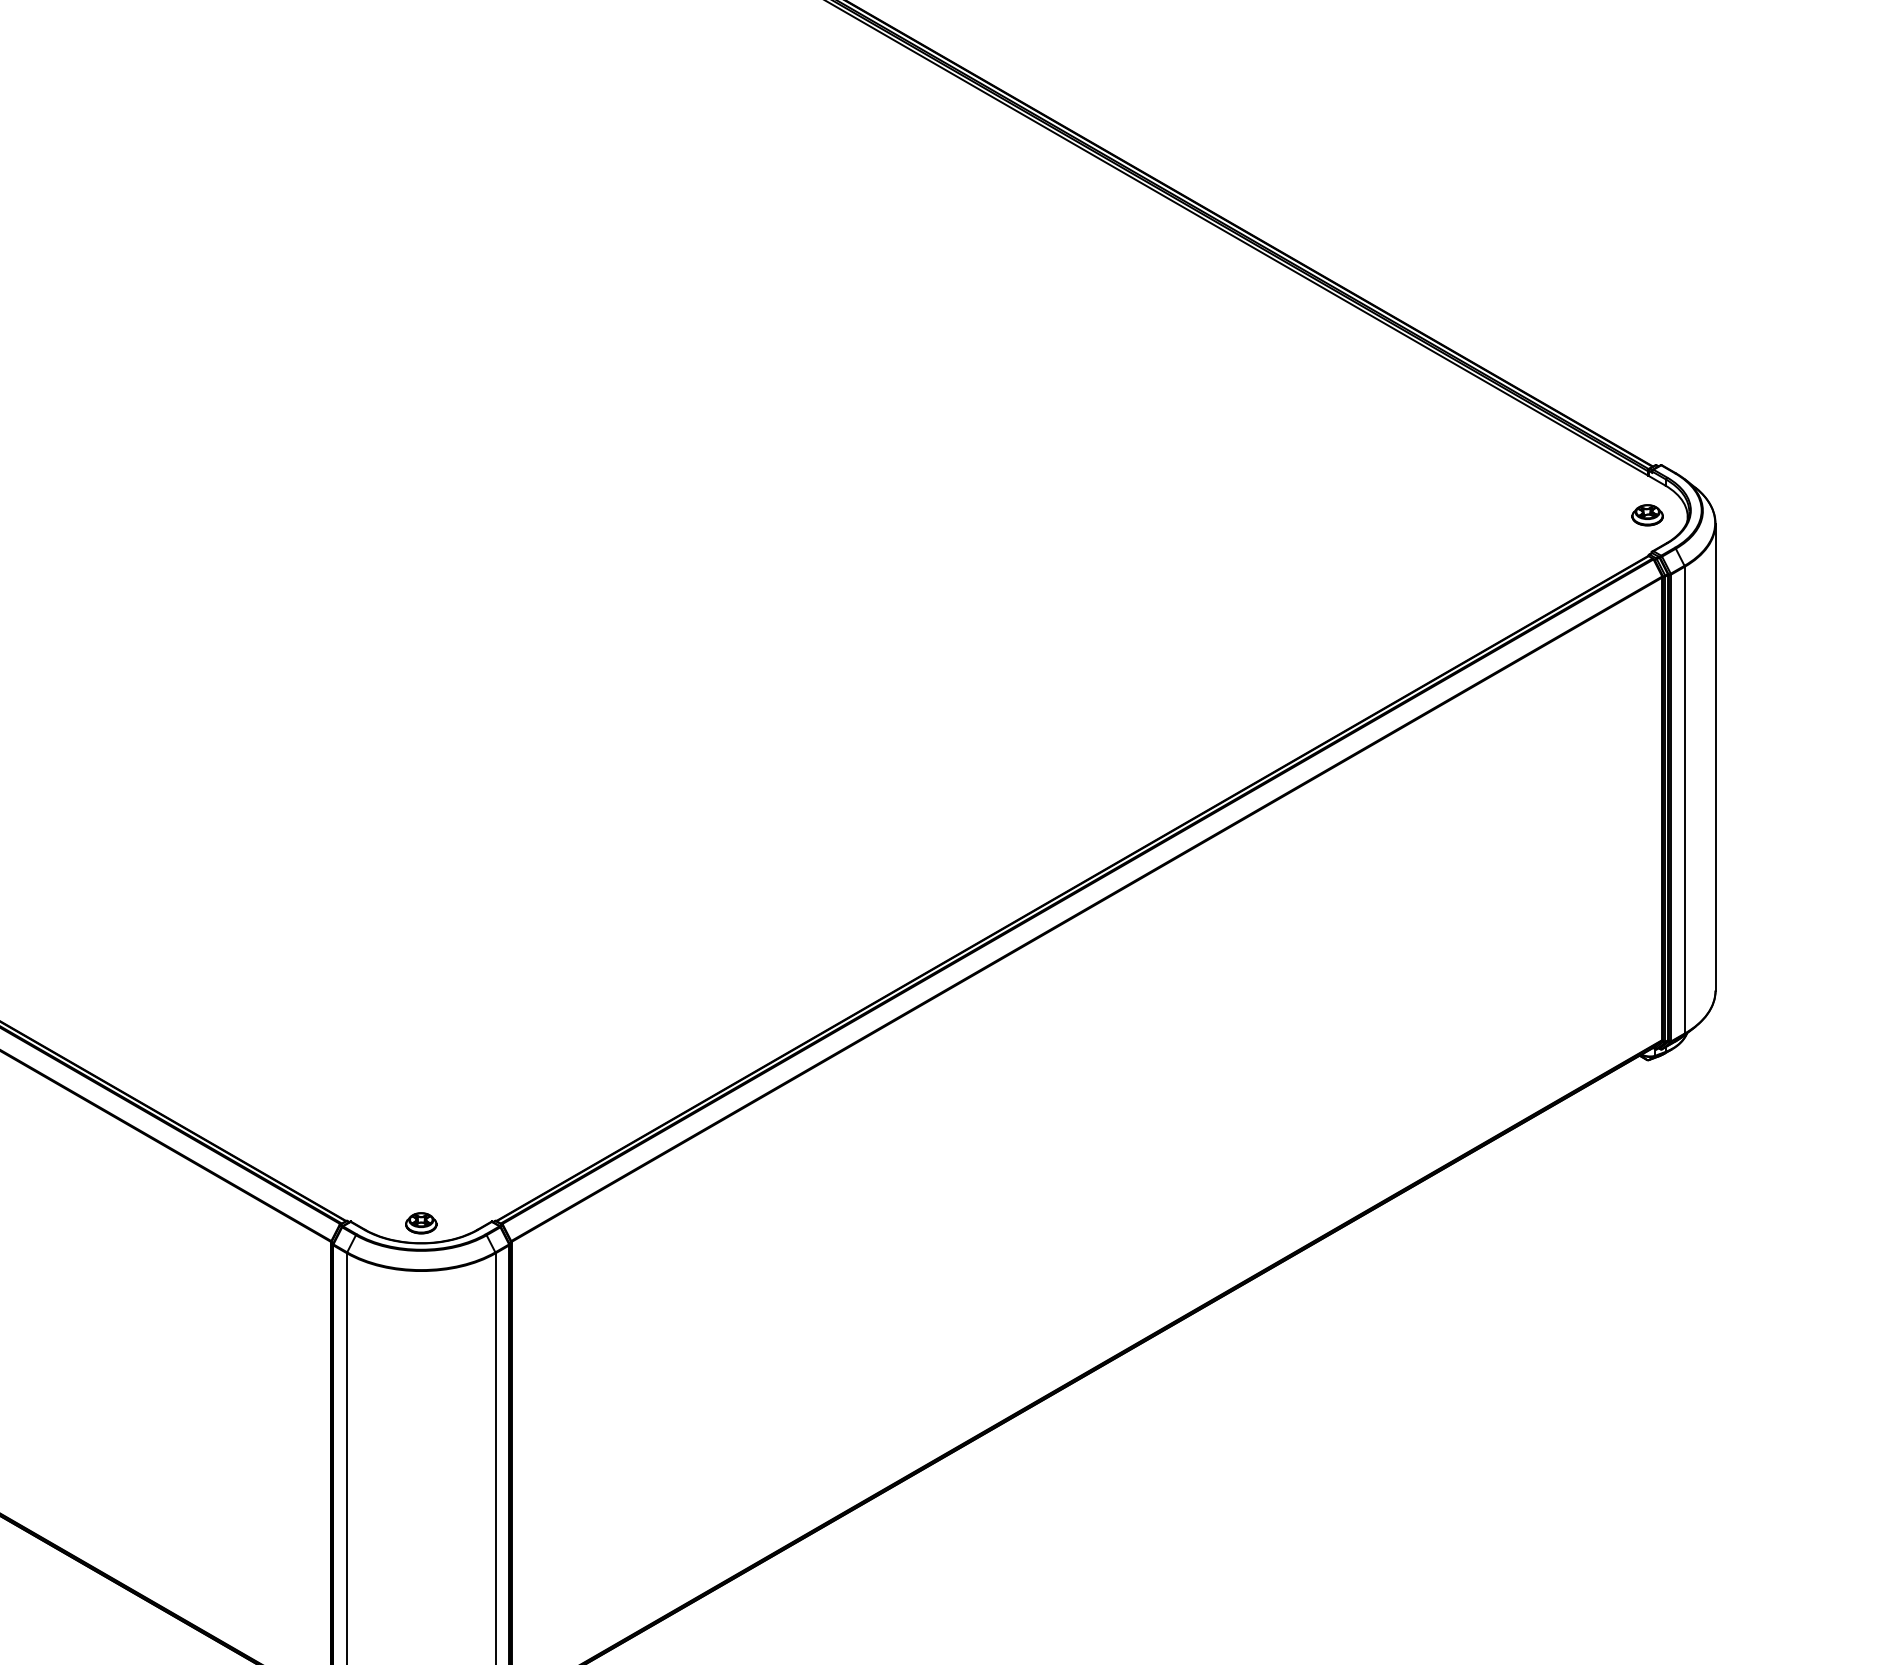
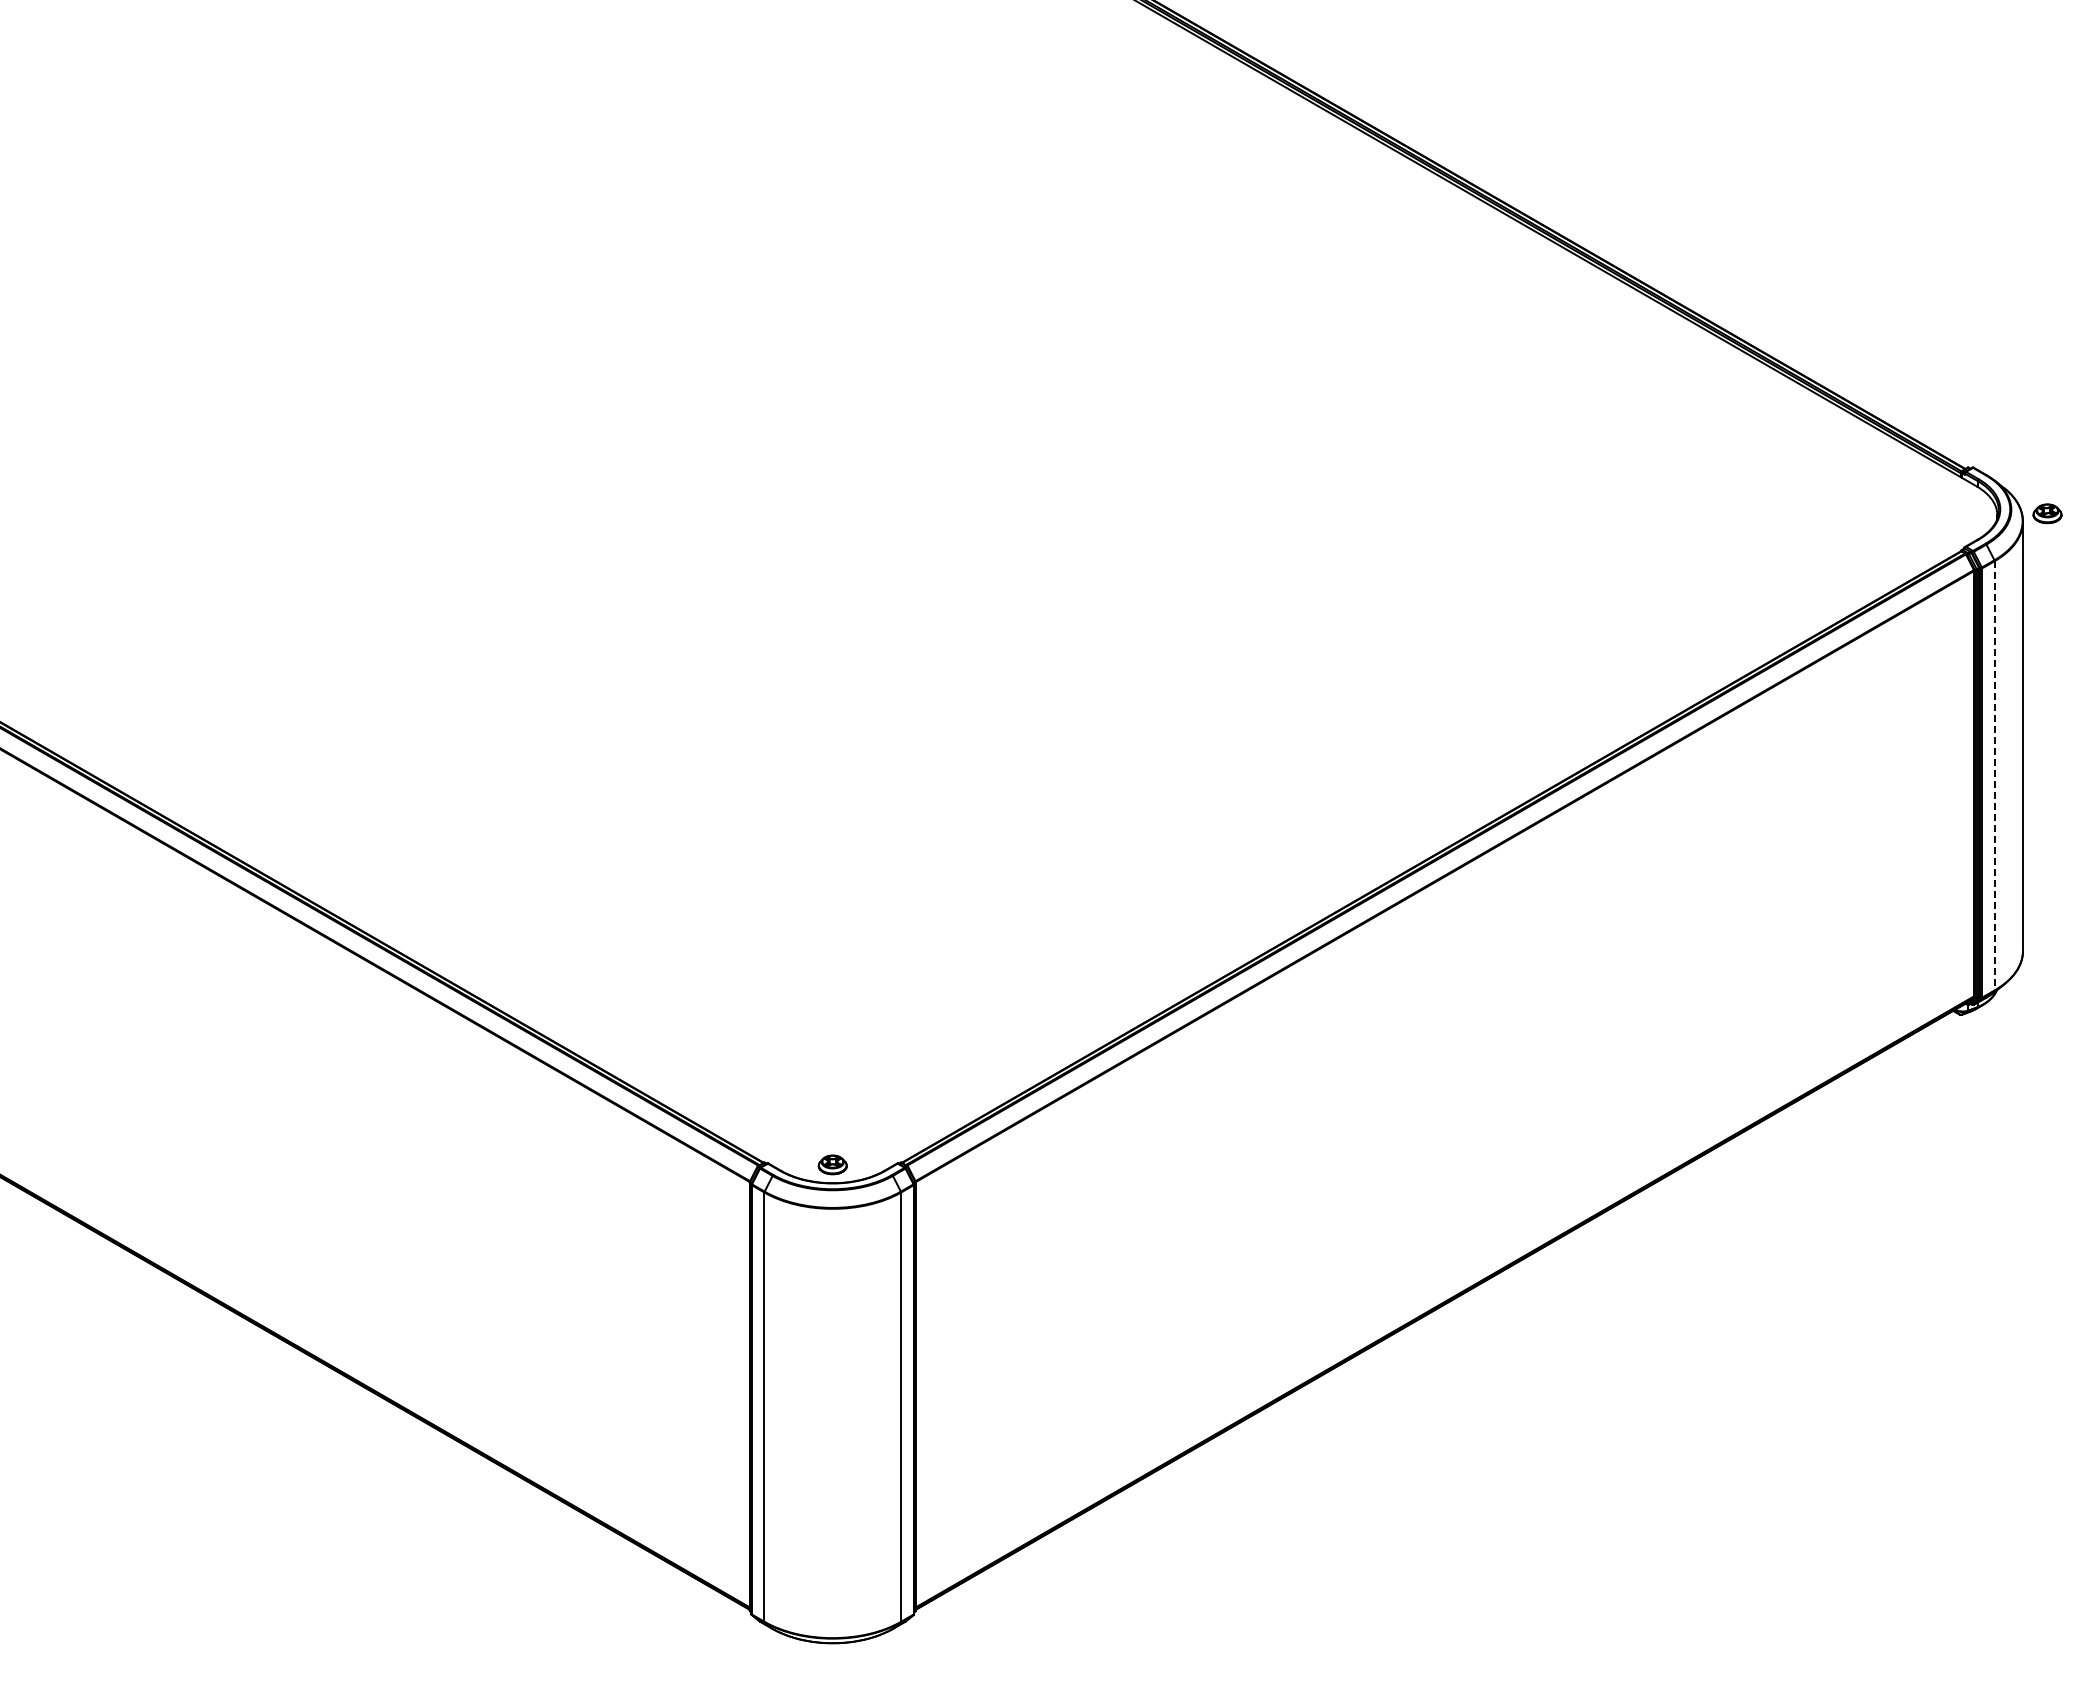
part: (1647, 514) -> (2047, 513), moved
line: (1684, 799) -> (1994, 775), solid -> dashed

